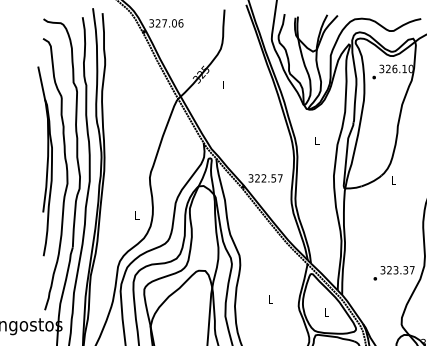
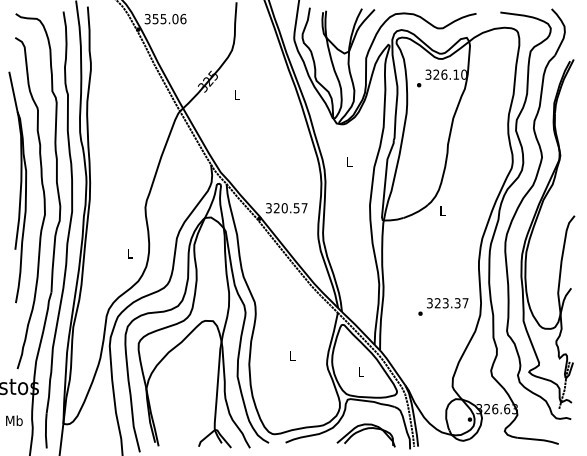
text: (161, 23) -> (159, 19), 327.06 -> 355.06
text: (263, 178) -> (284, 208), 322.57 -> 320.57
text: (394, 272) -> (443, 306), moved

